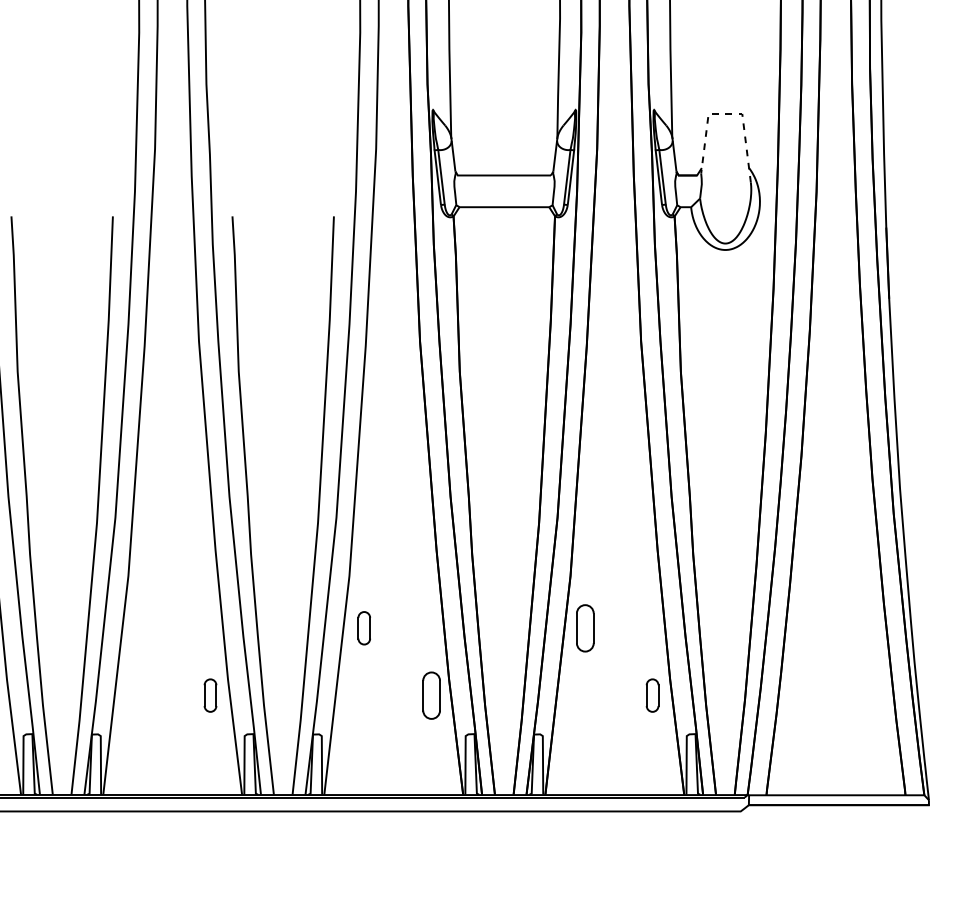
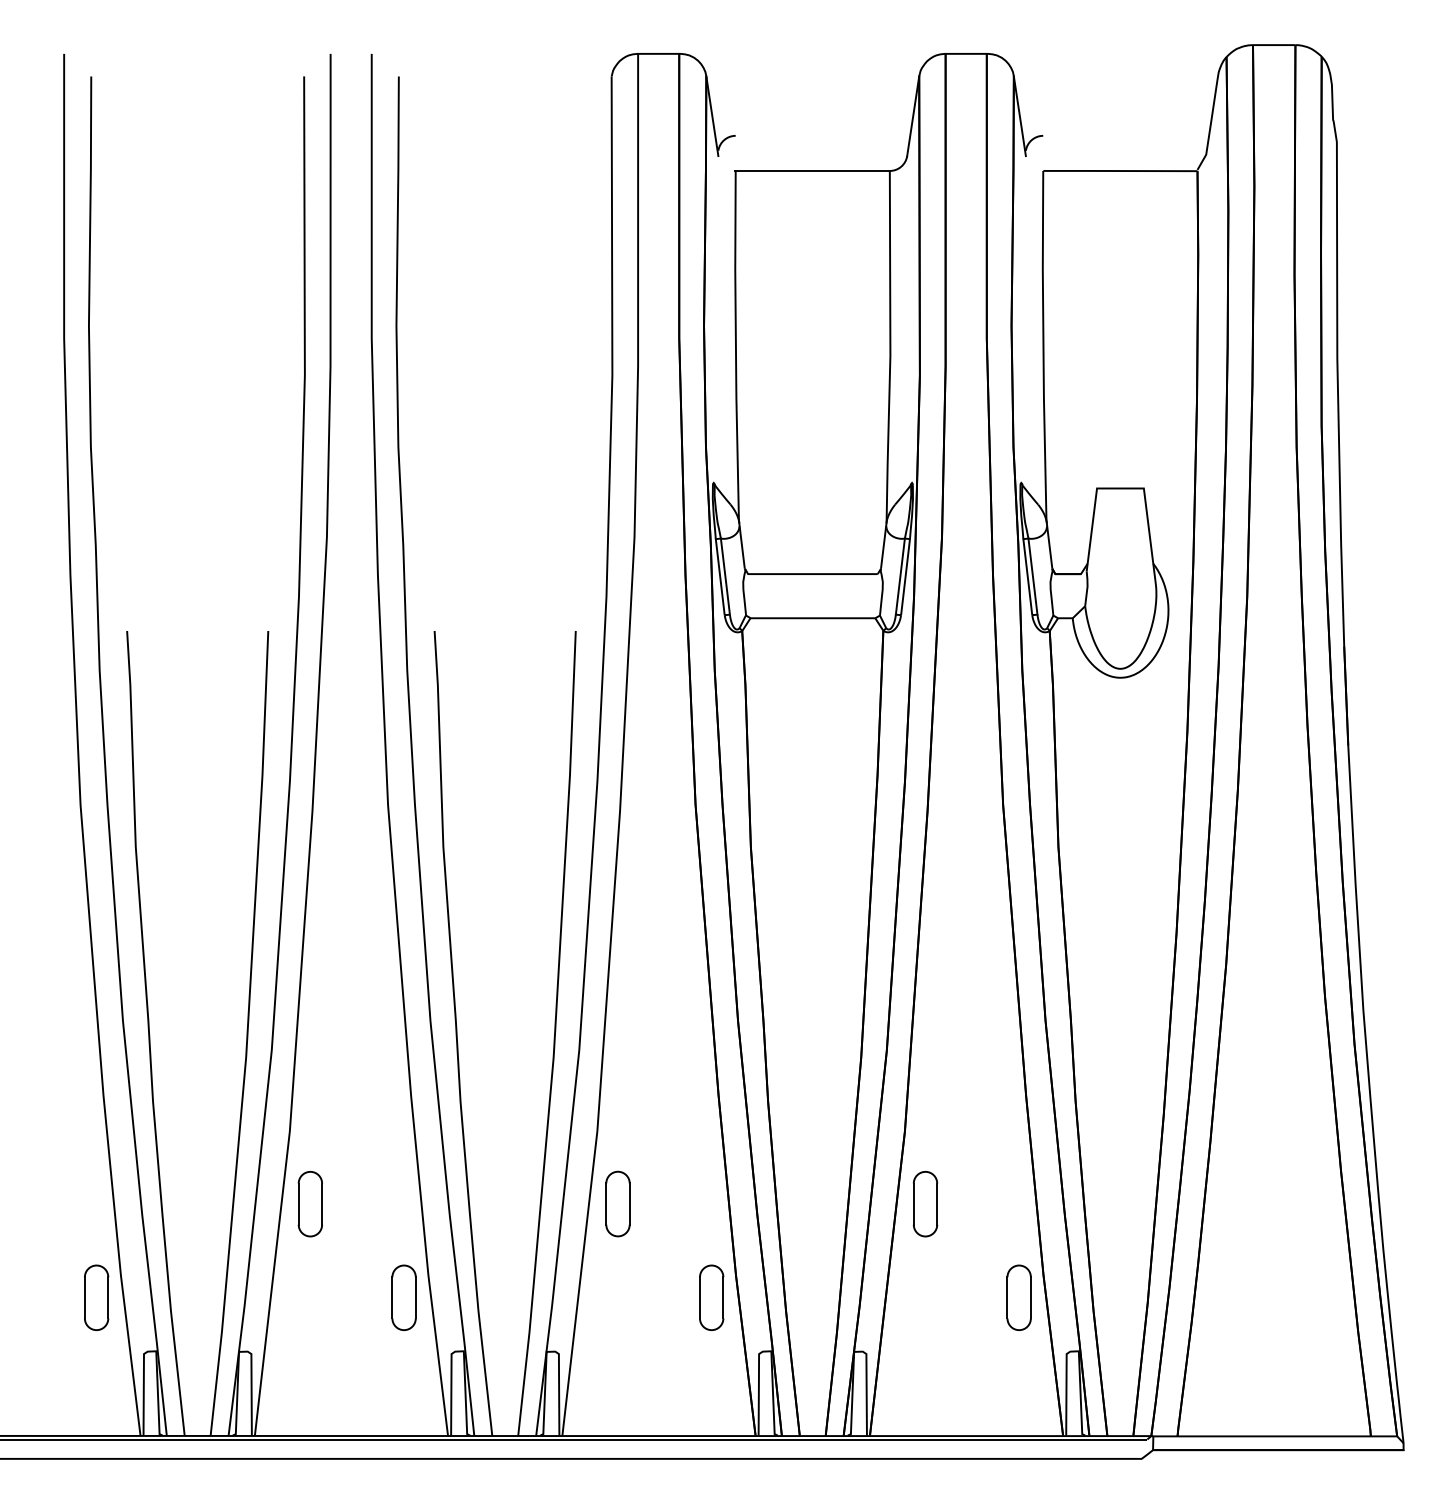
line: (729, 113) -> (1126, 488), dashed -> solid
part: (363, 627) -> (617, 1203), size x1.43
part: (142, 628) -> (309, 1204), added
part: (210, 695) -> (403, 1297), size x1.43
part: (652, 695) -> (1018, 1297), size x1.43

